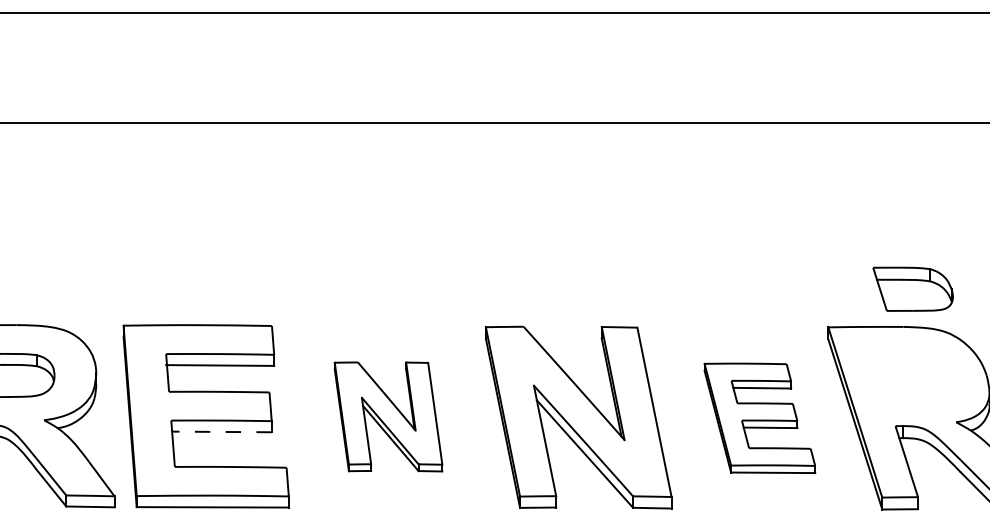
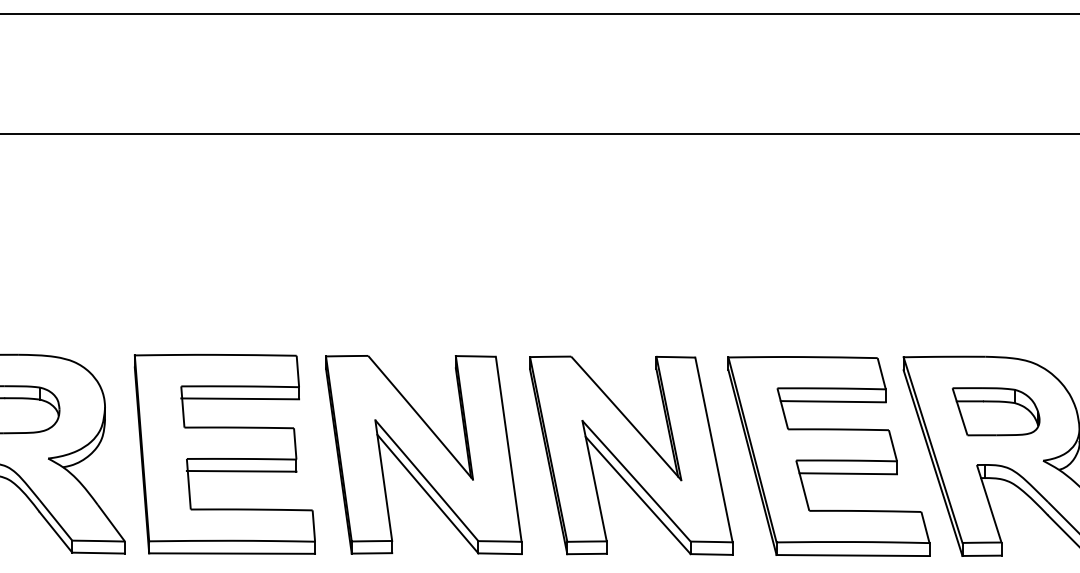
part: (912, 289) -> (995, 411), moved
part: (388, 416) -> (423, 454), size x1.67
part: (759, 418) -> (828, 456), size x1.67
line: (221, 432) -> (241, 471), dashed -> solid

